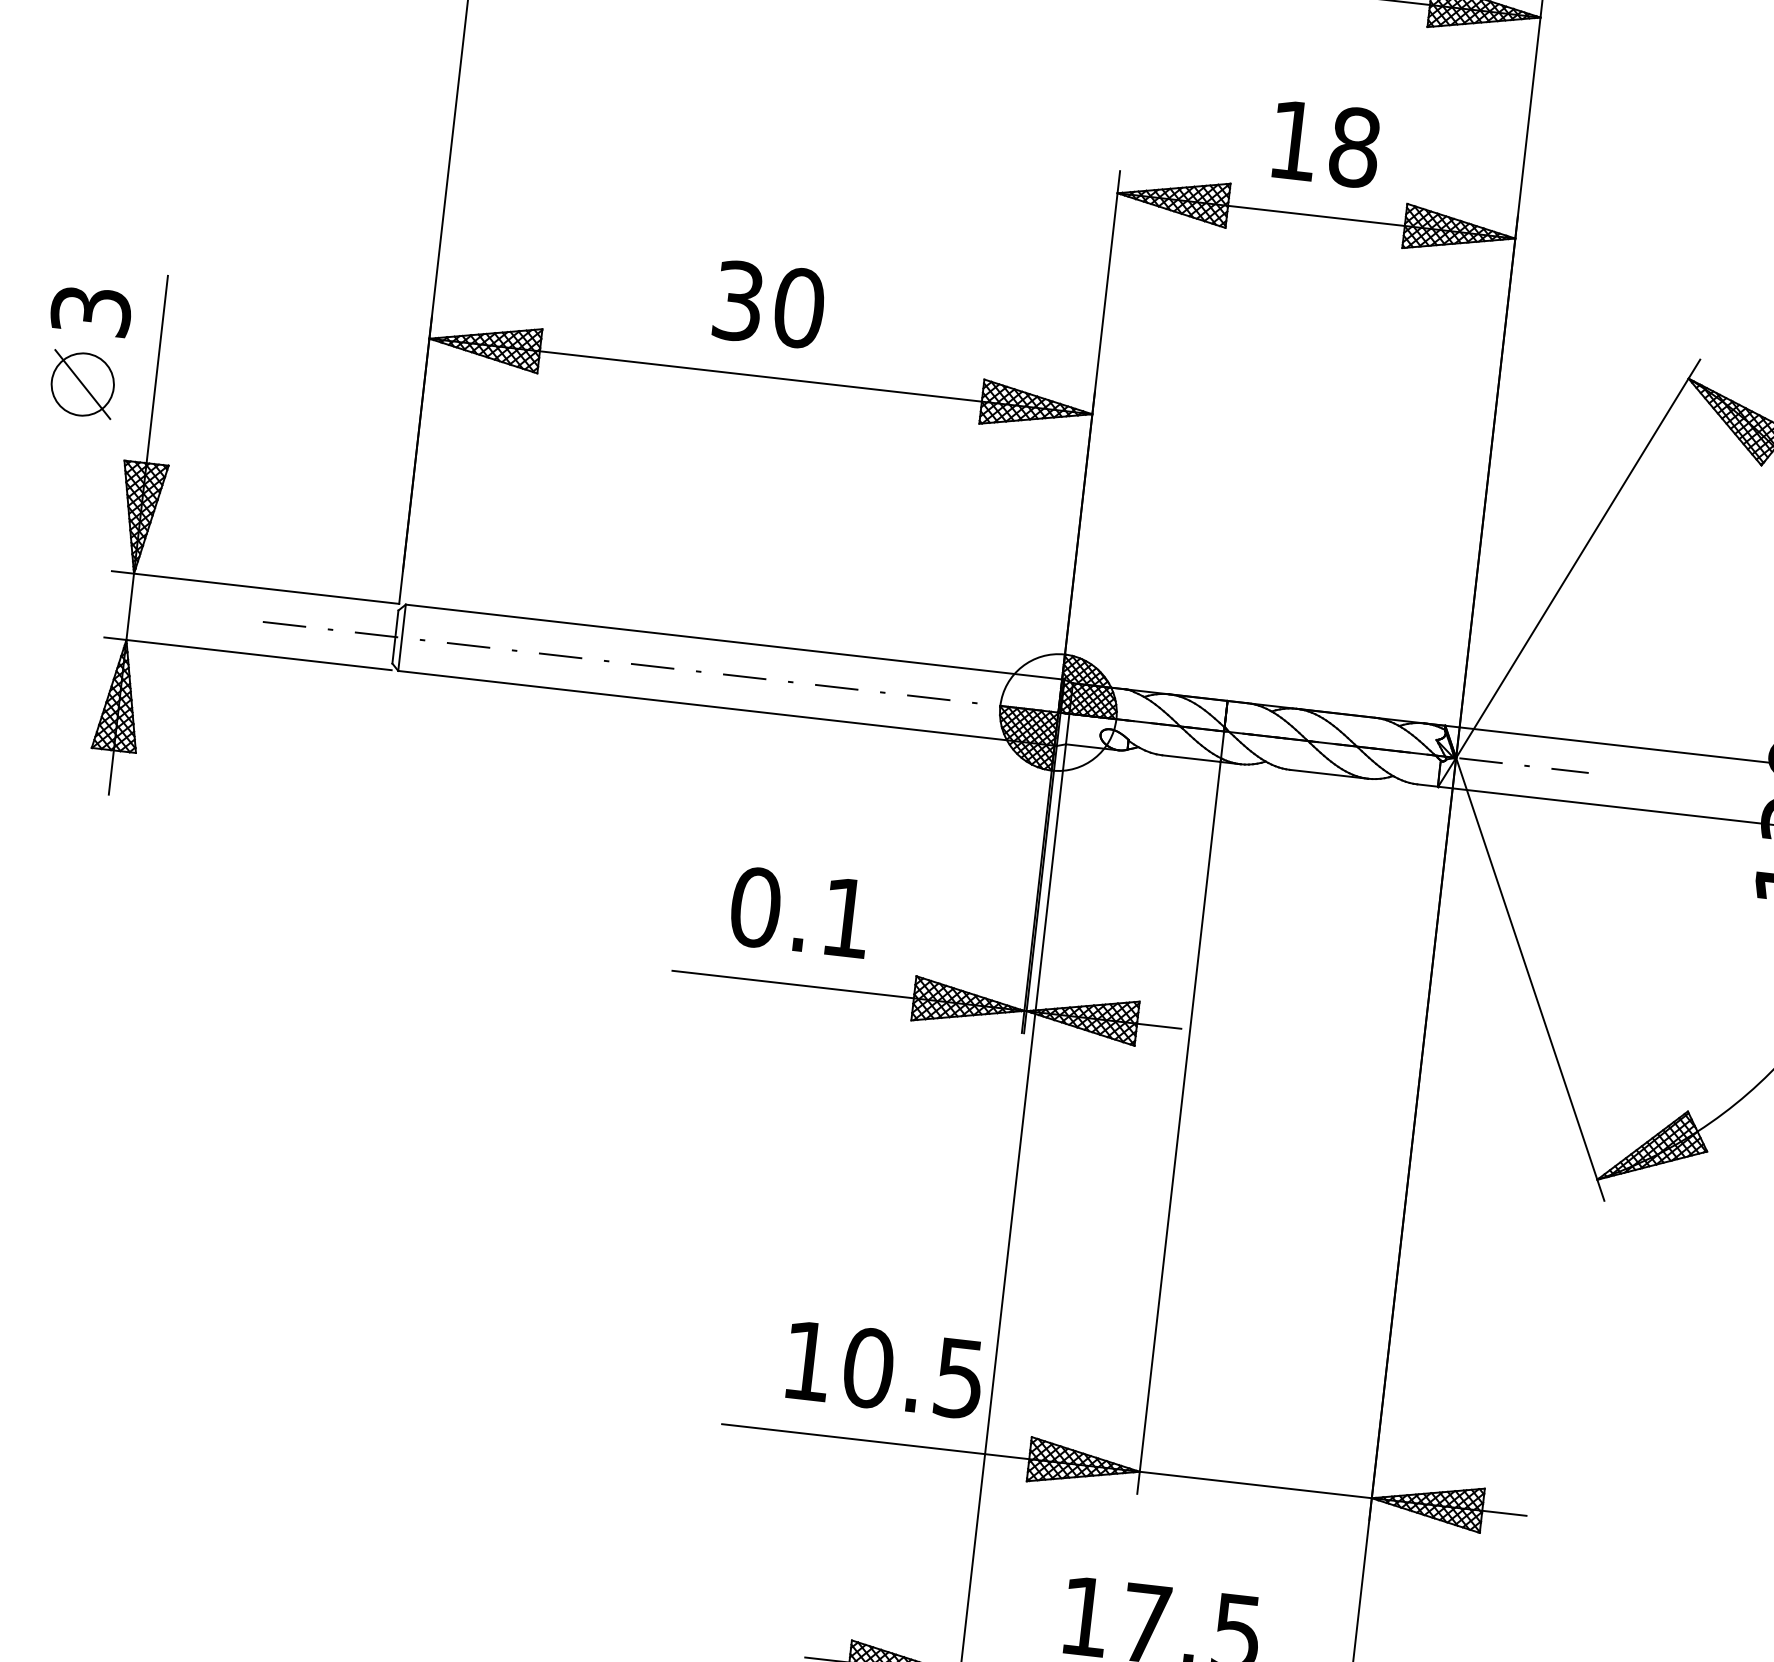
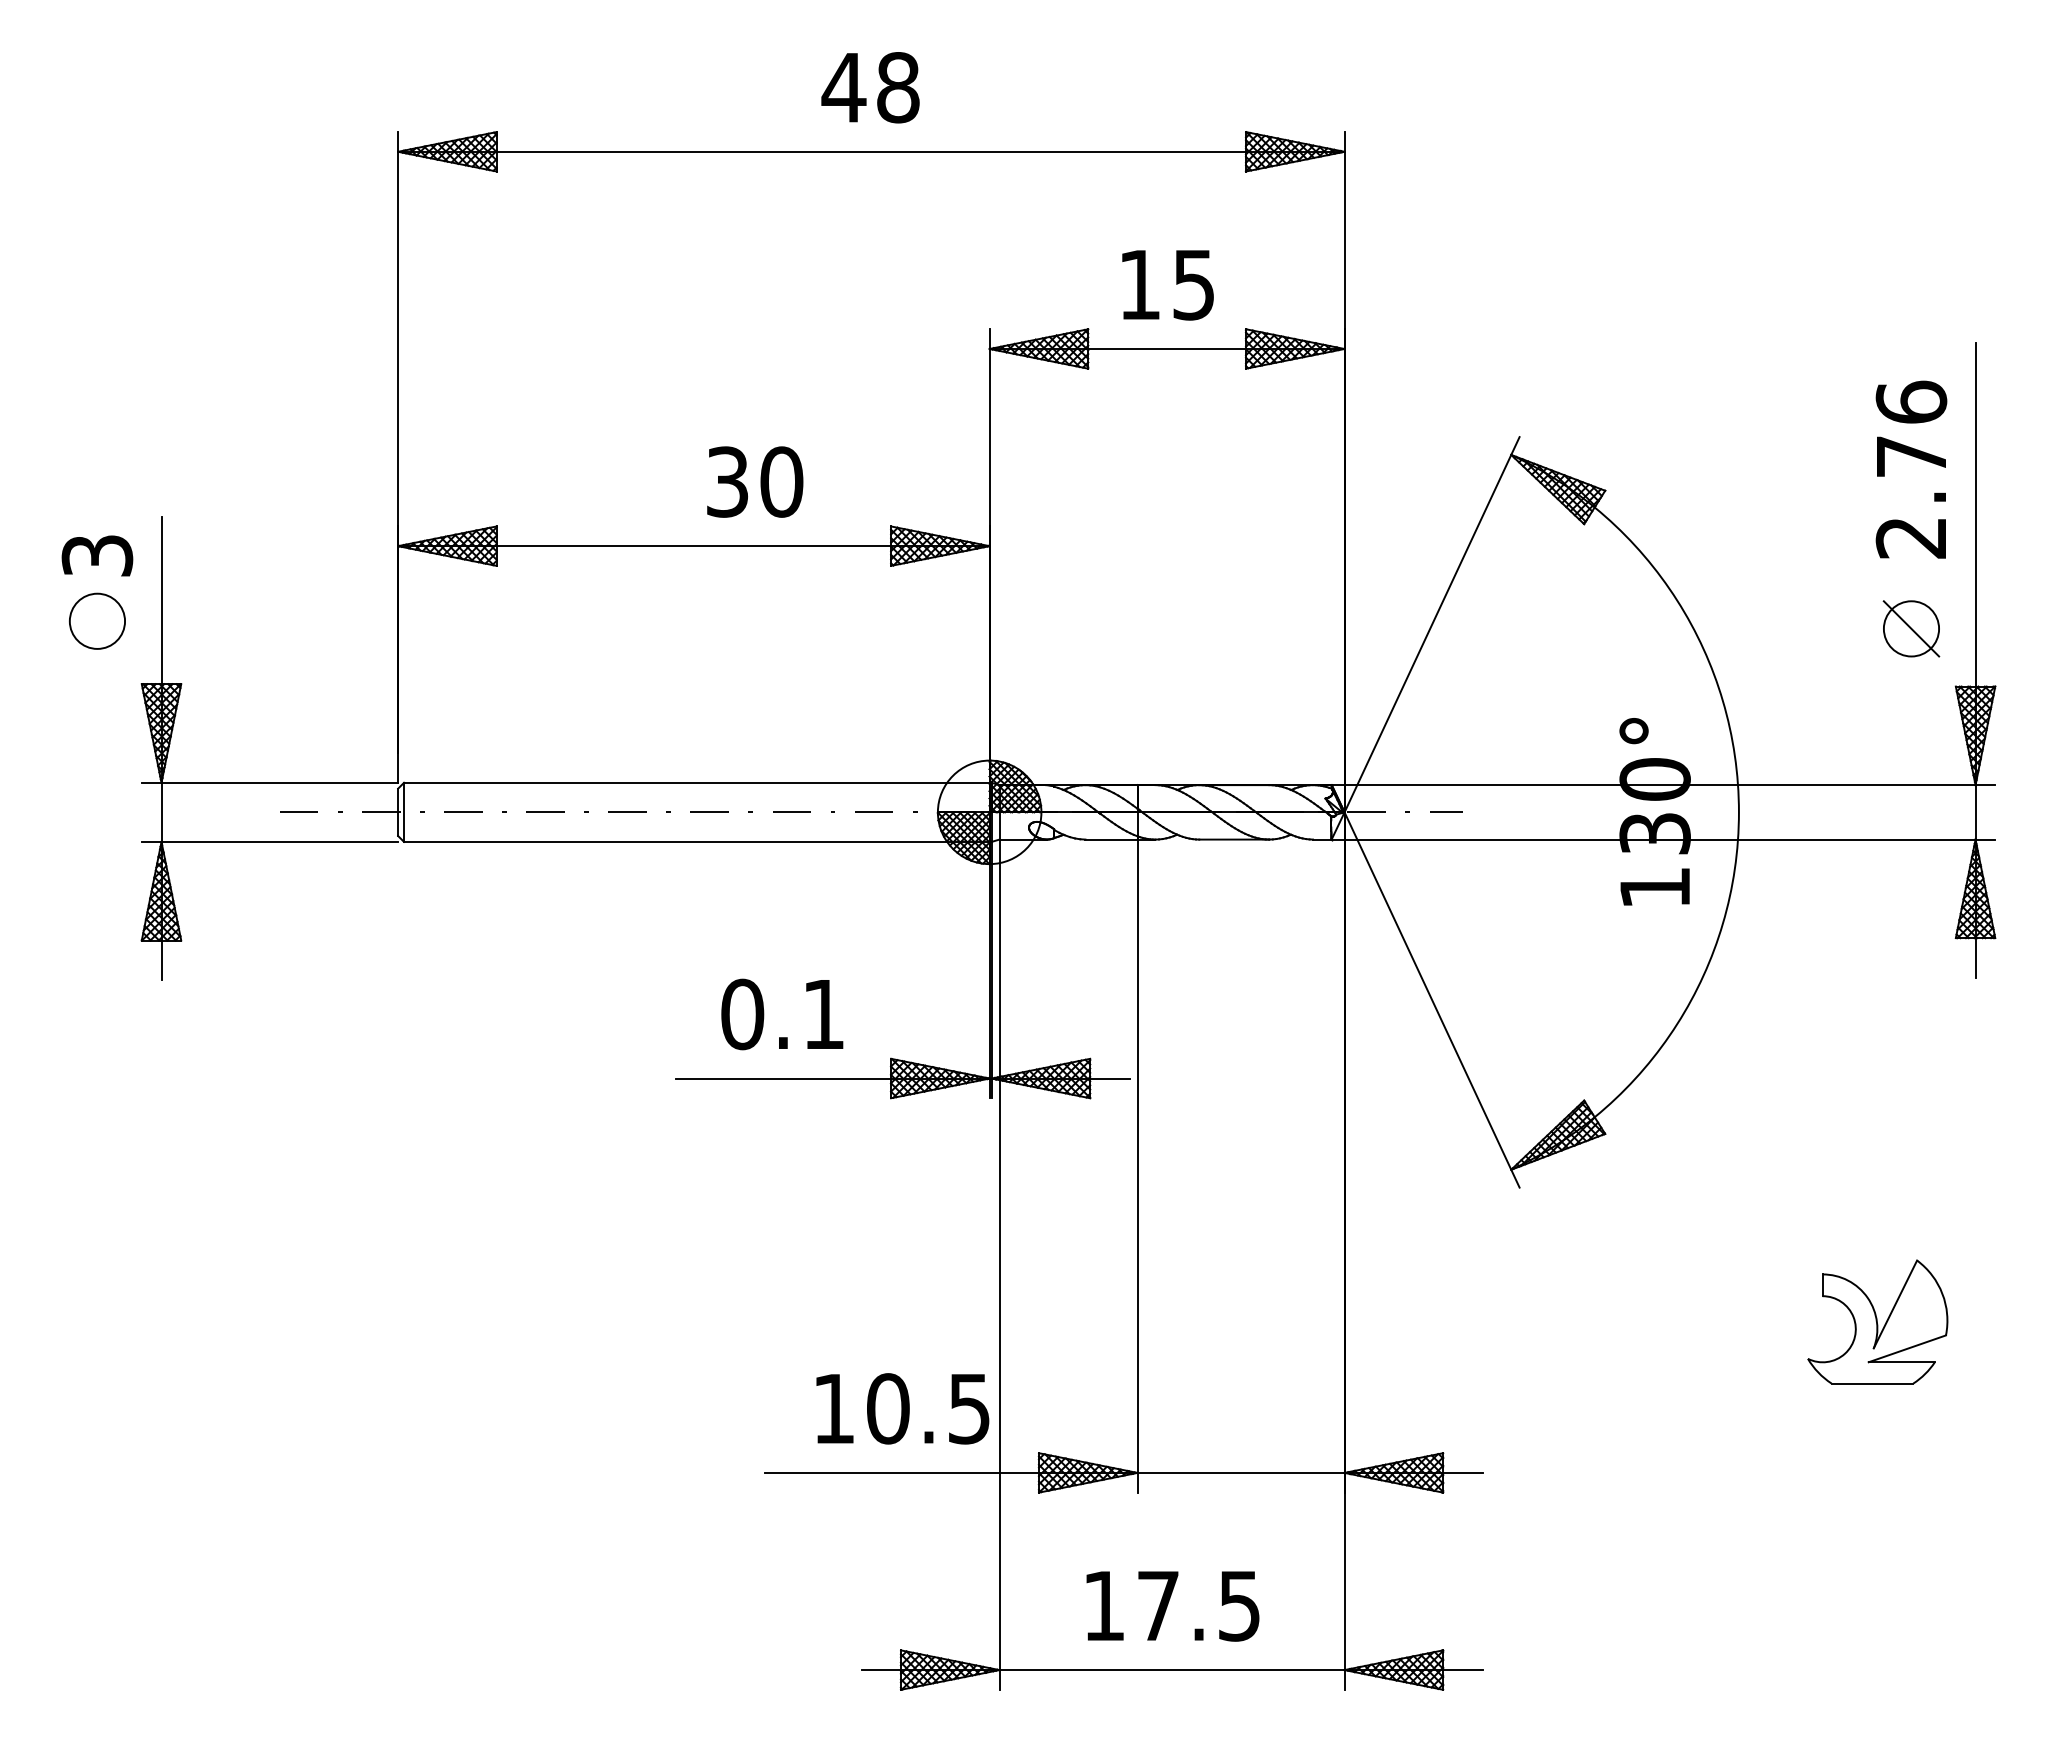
text: (1355, 147) -> (1194, 284), 18 -> 15
text: (769, 304) -> (755, 481), moved
line: (82, 383) -> (97, 620), removed

